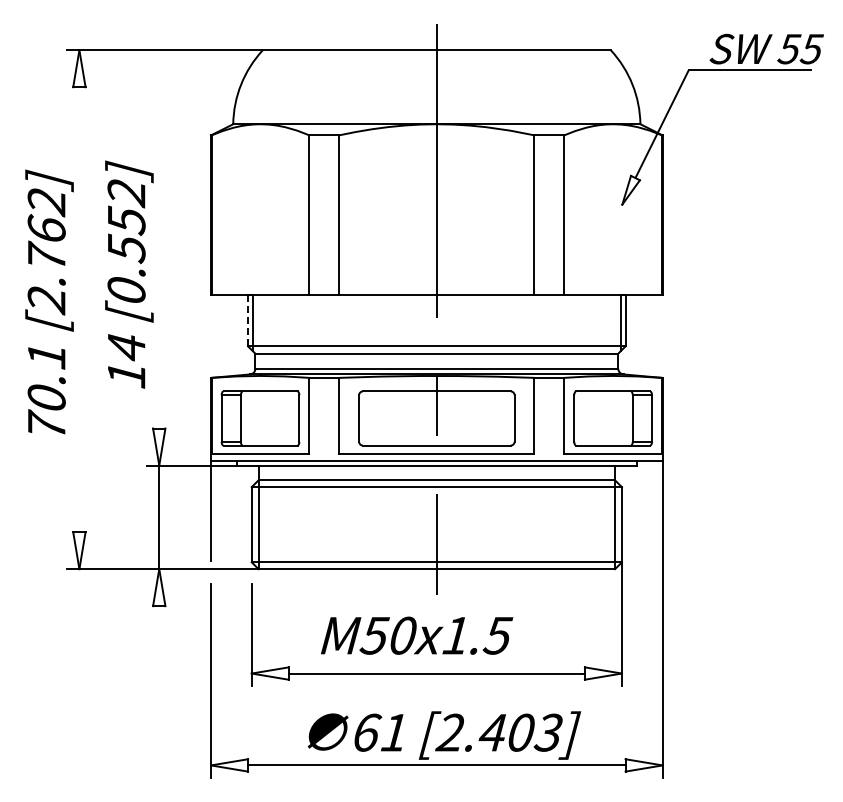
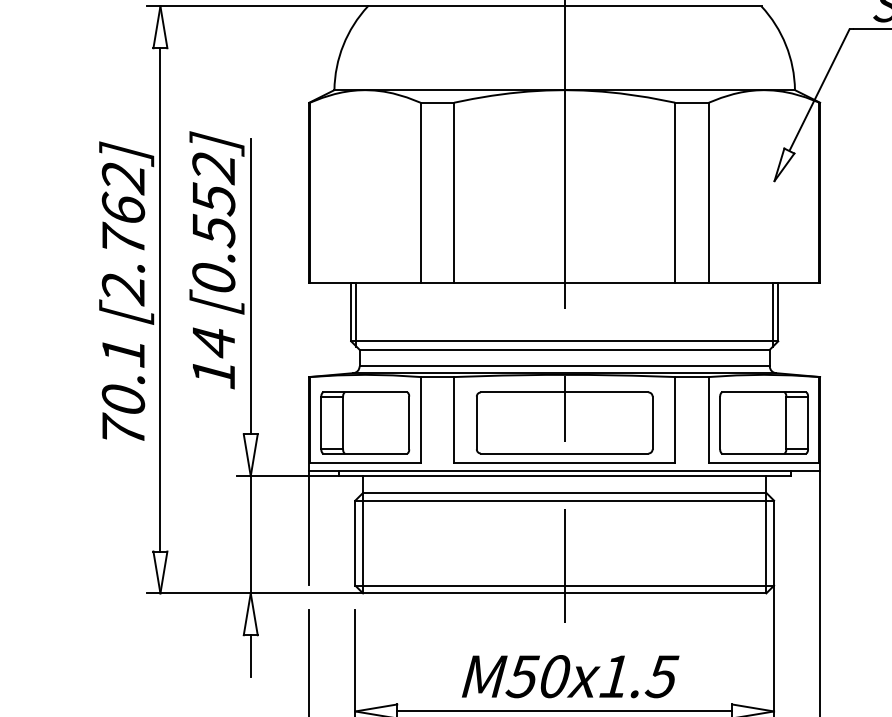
line: (159, 297) -> (251, 286), added
line: (79, 309) -> (160, 299), added
line: (248, 320) -> (351, 312), dashed -> solid
line: (159, 624) -> (251, 655), added
text: (417, 635) -> (571, 676), moved

